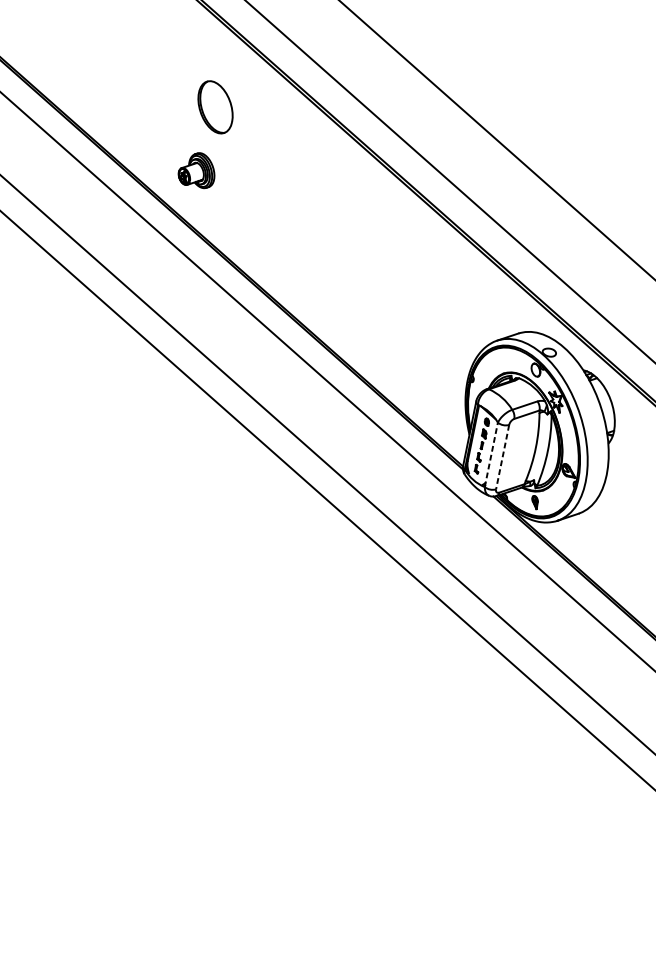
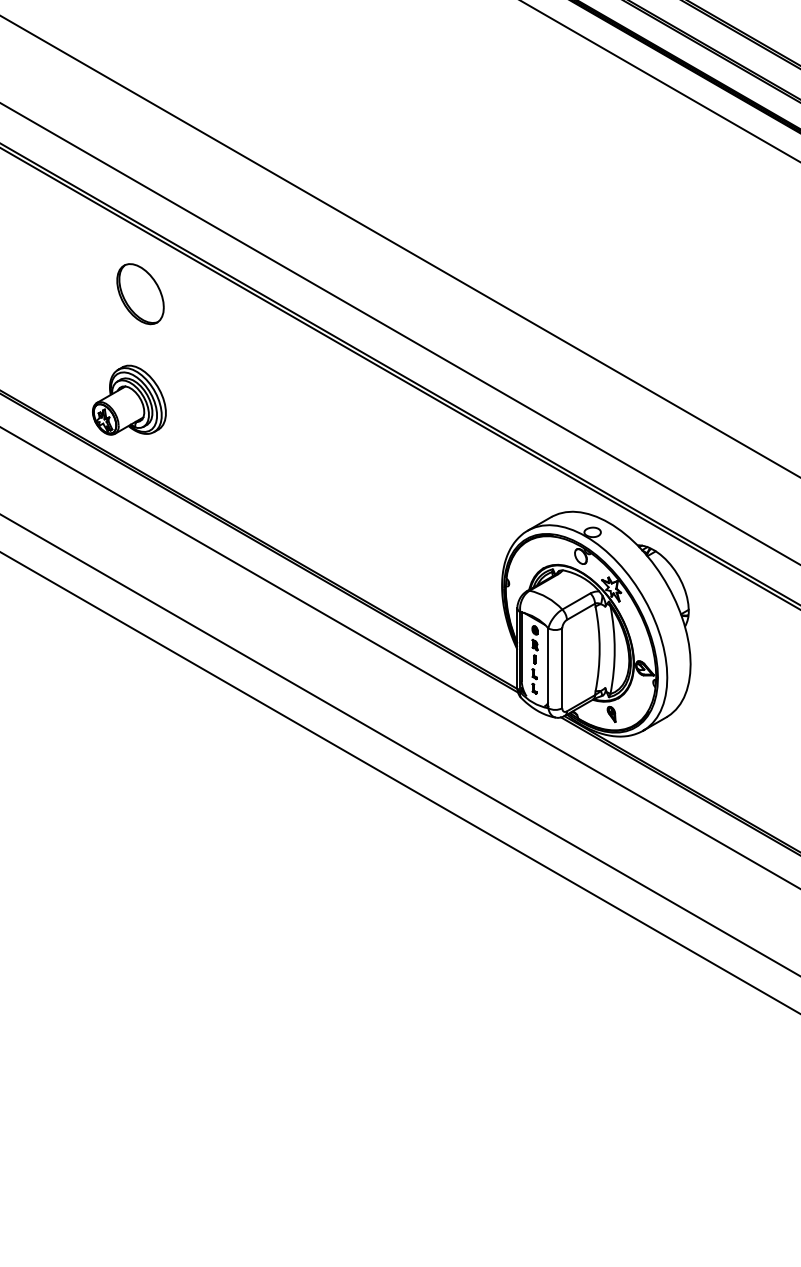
part: (215, 107) -> (140, 294), moved
part: (197, 169) -> (129, 399), size x1.67
line: (491, 455) -> (548, 668), dashed -> solid
line: (502, 457) -> (562, 668), dashed -> solid

